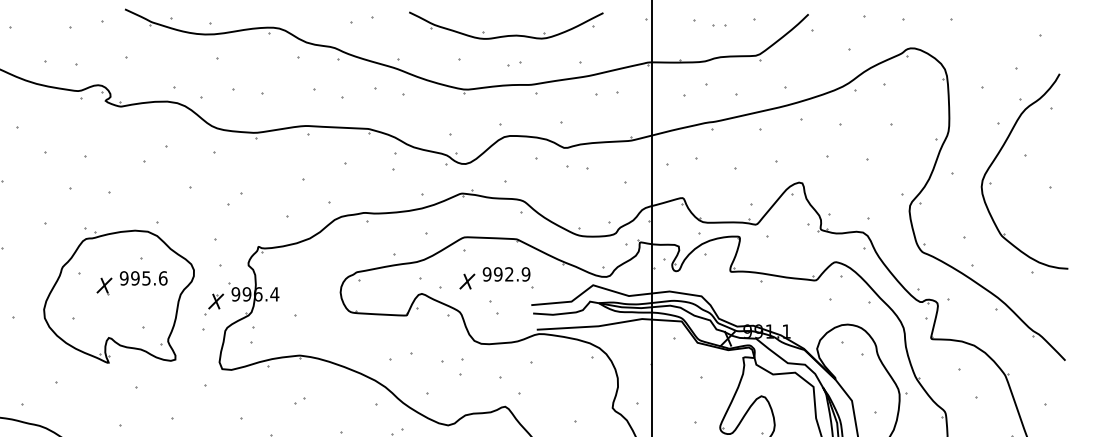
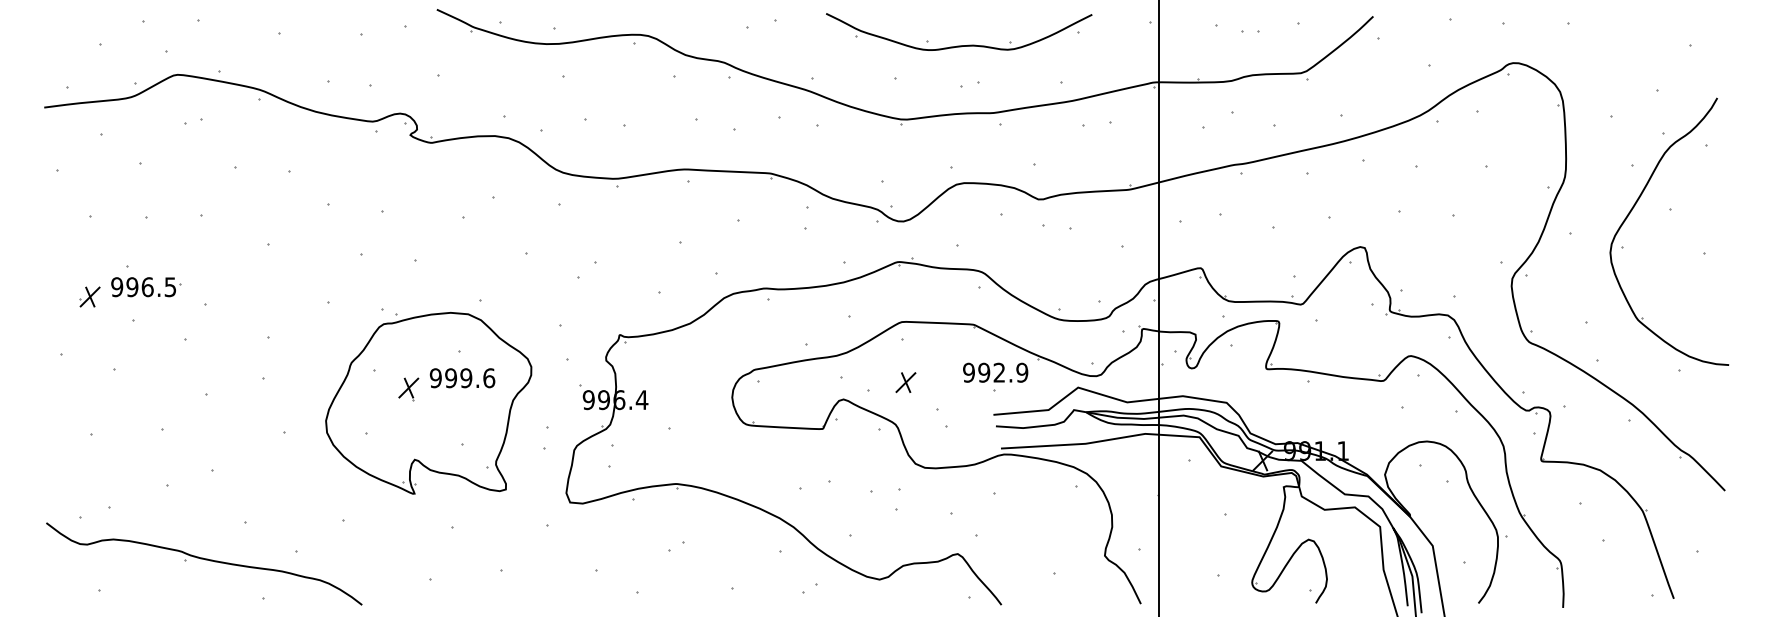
text: (506, 274) -> (995, 372), moved
text: (146, 277) -> (466, 377), 995.6 -> 999.6
part: (215, 301) -> (561, 409), removed

